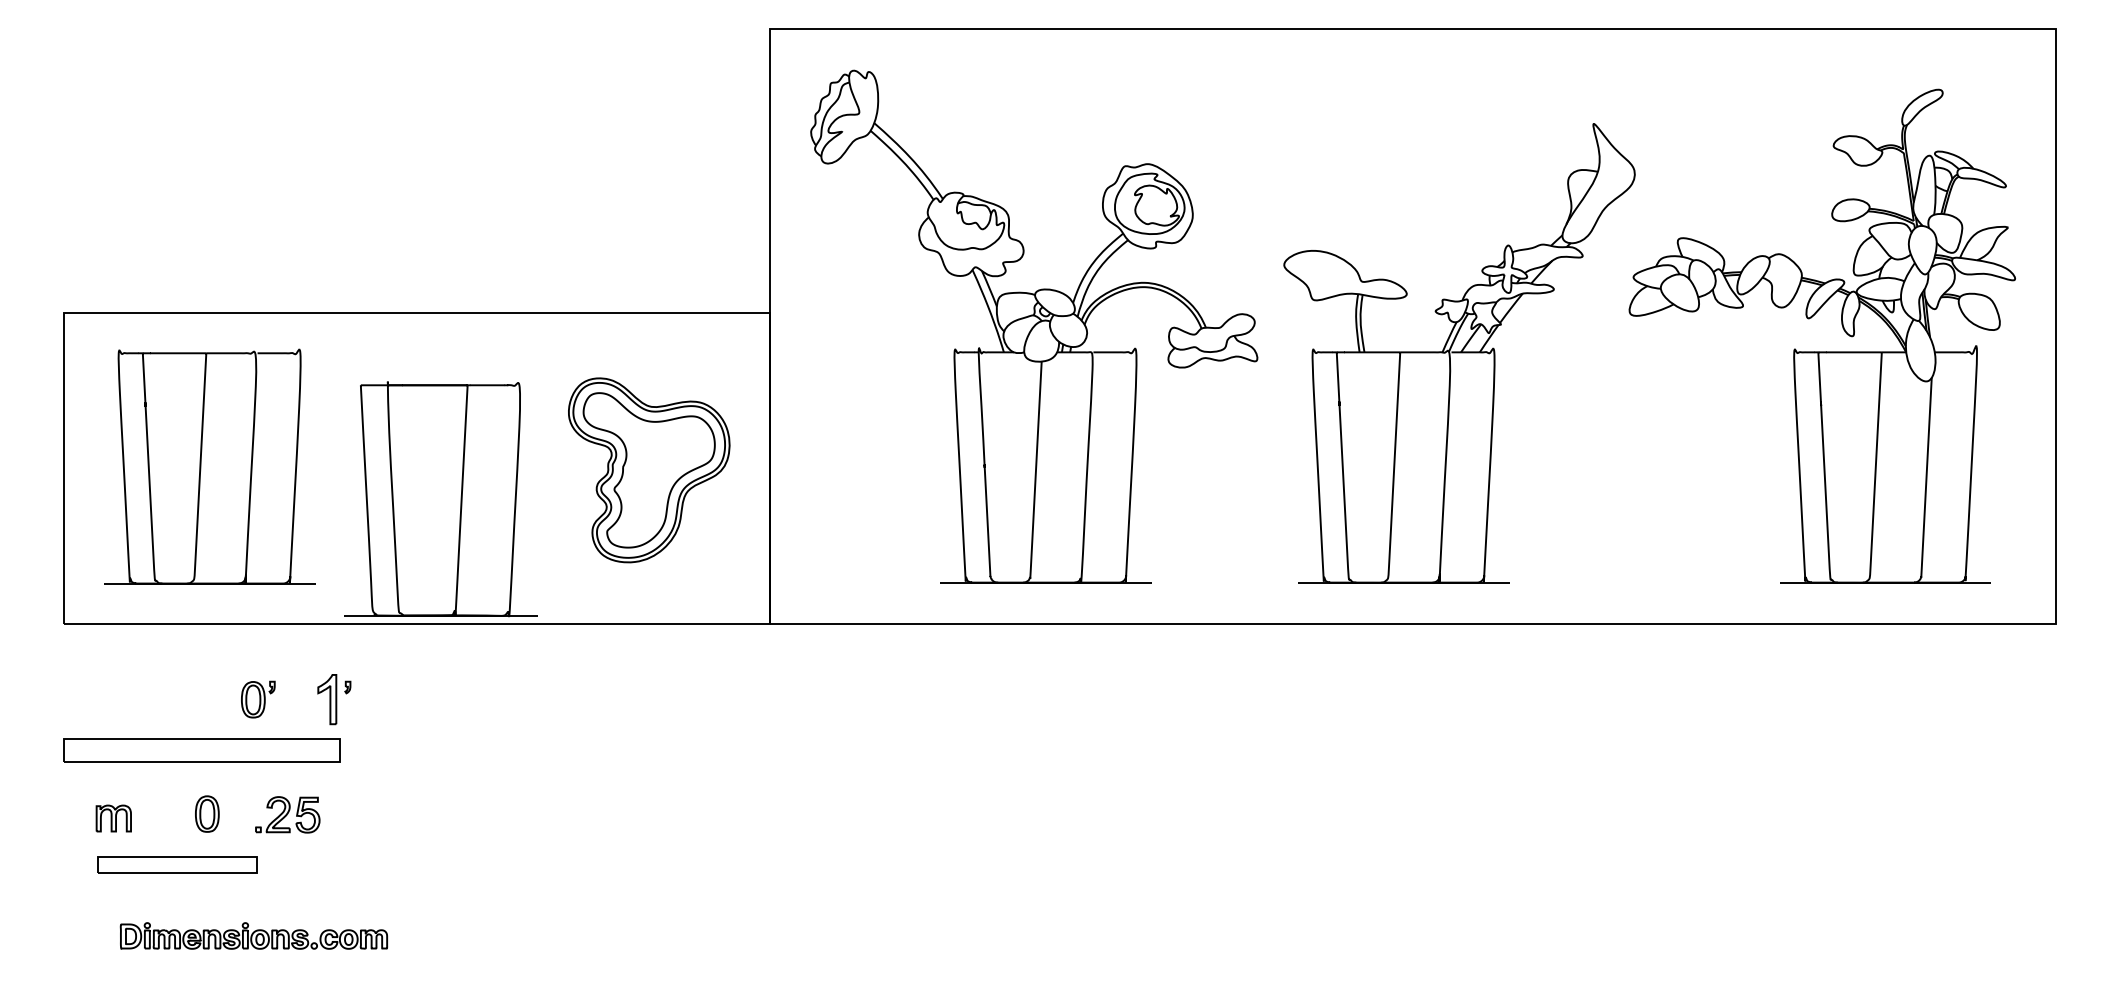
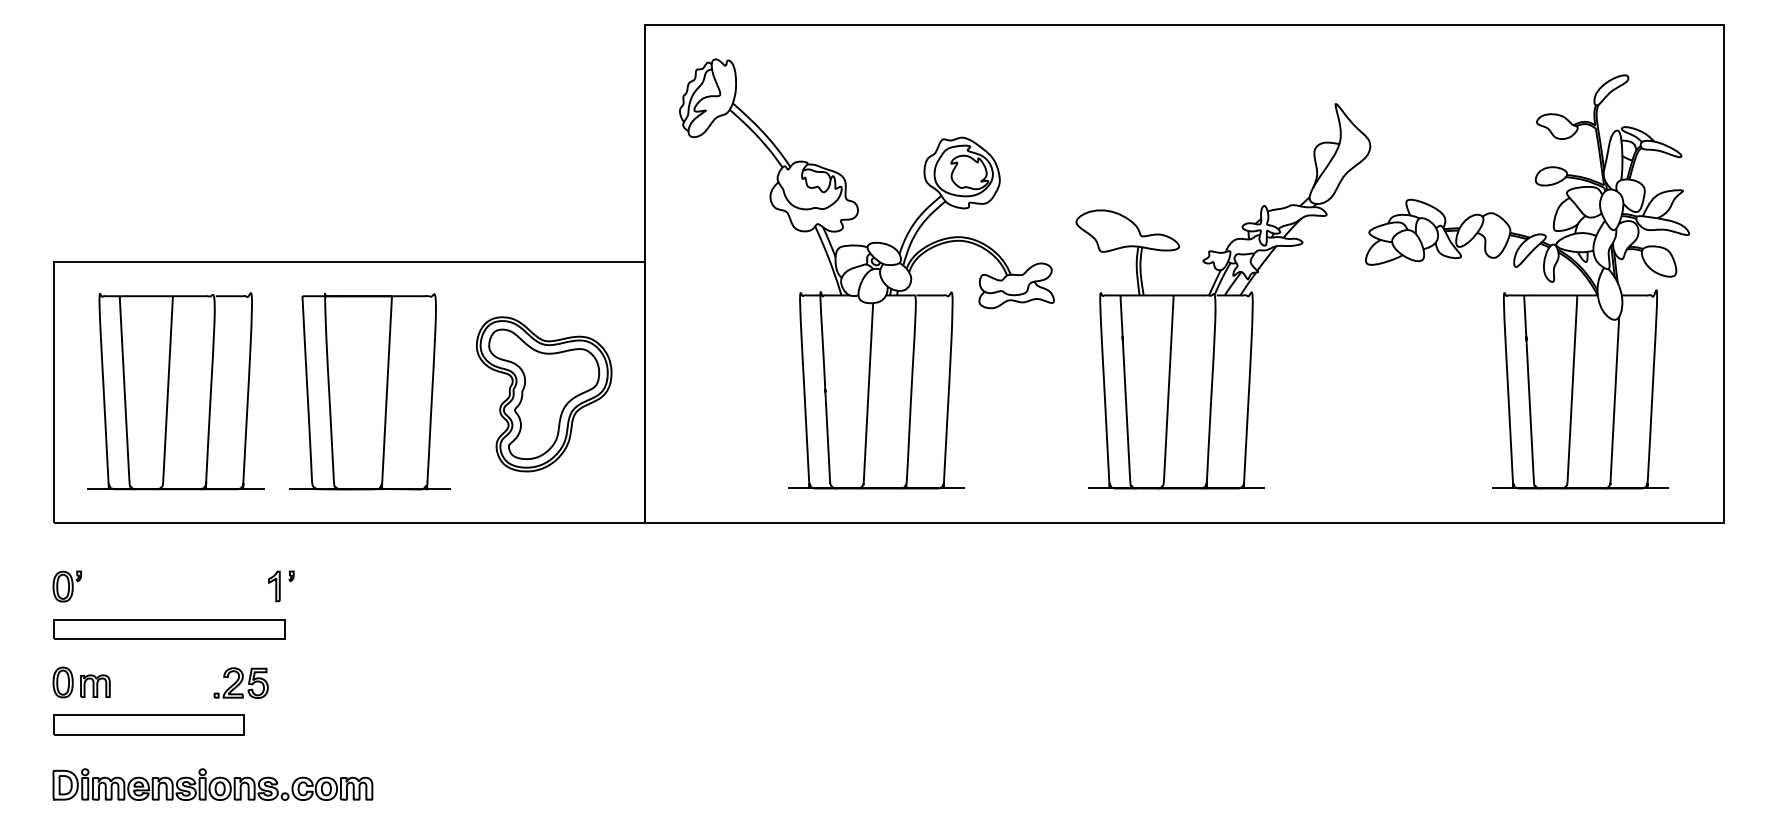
part: (440, 499) -> (369, 391), moved
part: (258, 699) -> (67, 586), moved
part: (327, 699) -> (274, 586), size x0.71
part: (207, 813) -> (63, 681), moved
part: (177, 864) -> (148, 724), size x1.43
part: (253, 935) -> (212, 784), size x1.43

